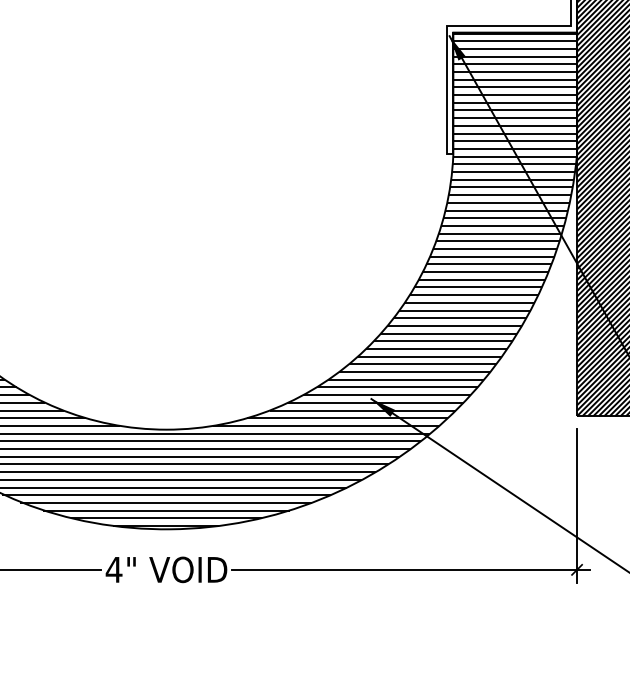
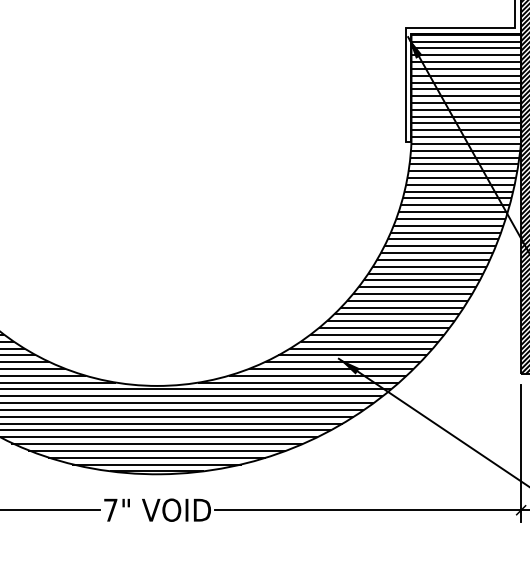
text: (113, 569) -> (110, 509), 4" -> 7"

